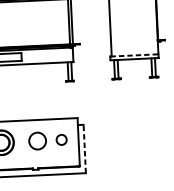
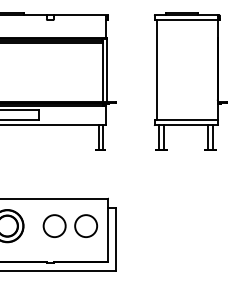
line: (134, 55) -> (186, 120), dashed -> solid
circle: (61, 139) -> (85, 225), size x1.67
line: (84, 149) -> (115, 239), dashed -> solid

